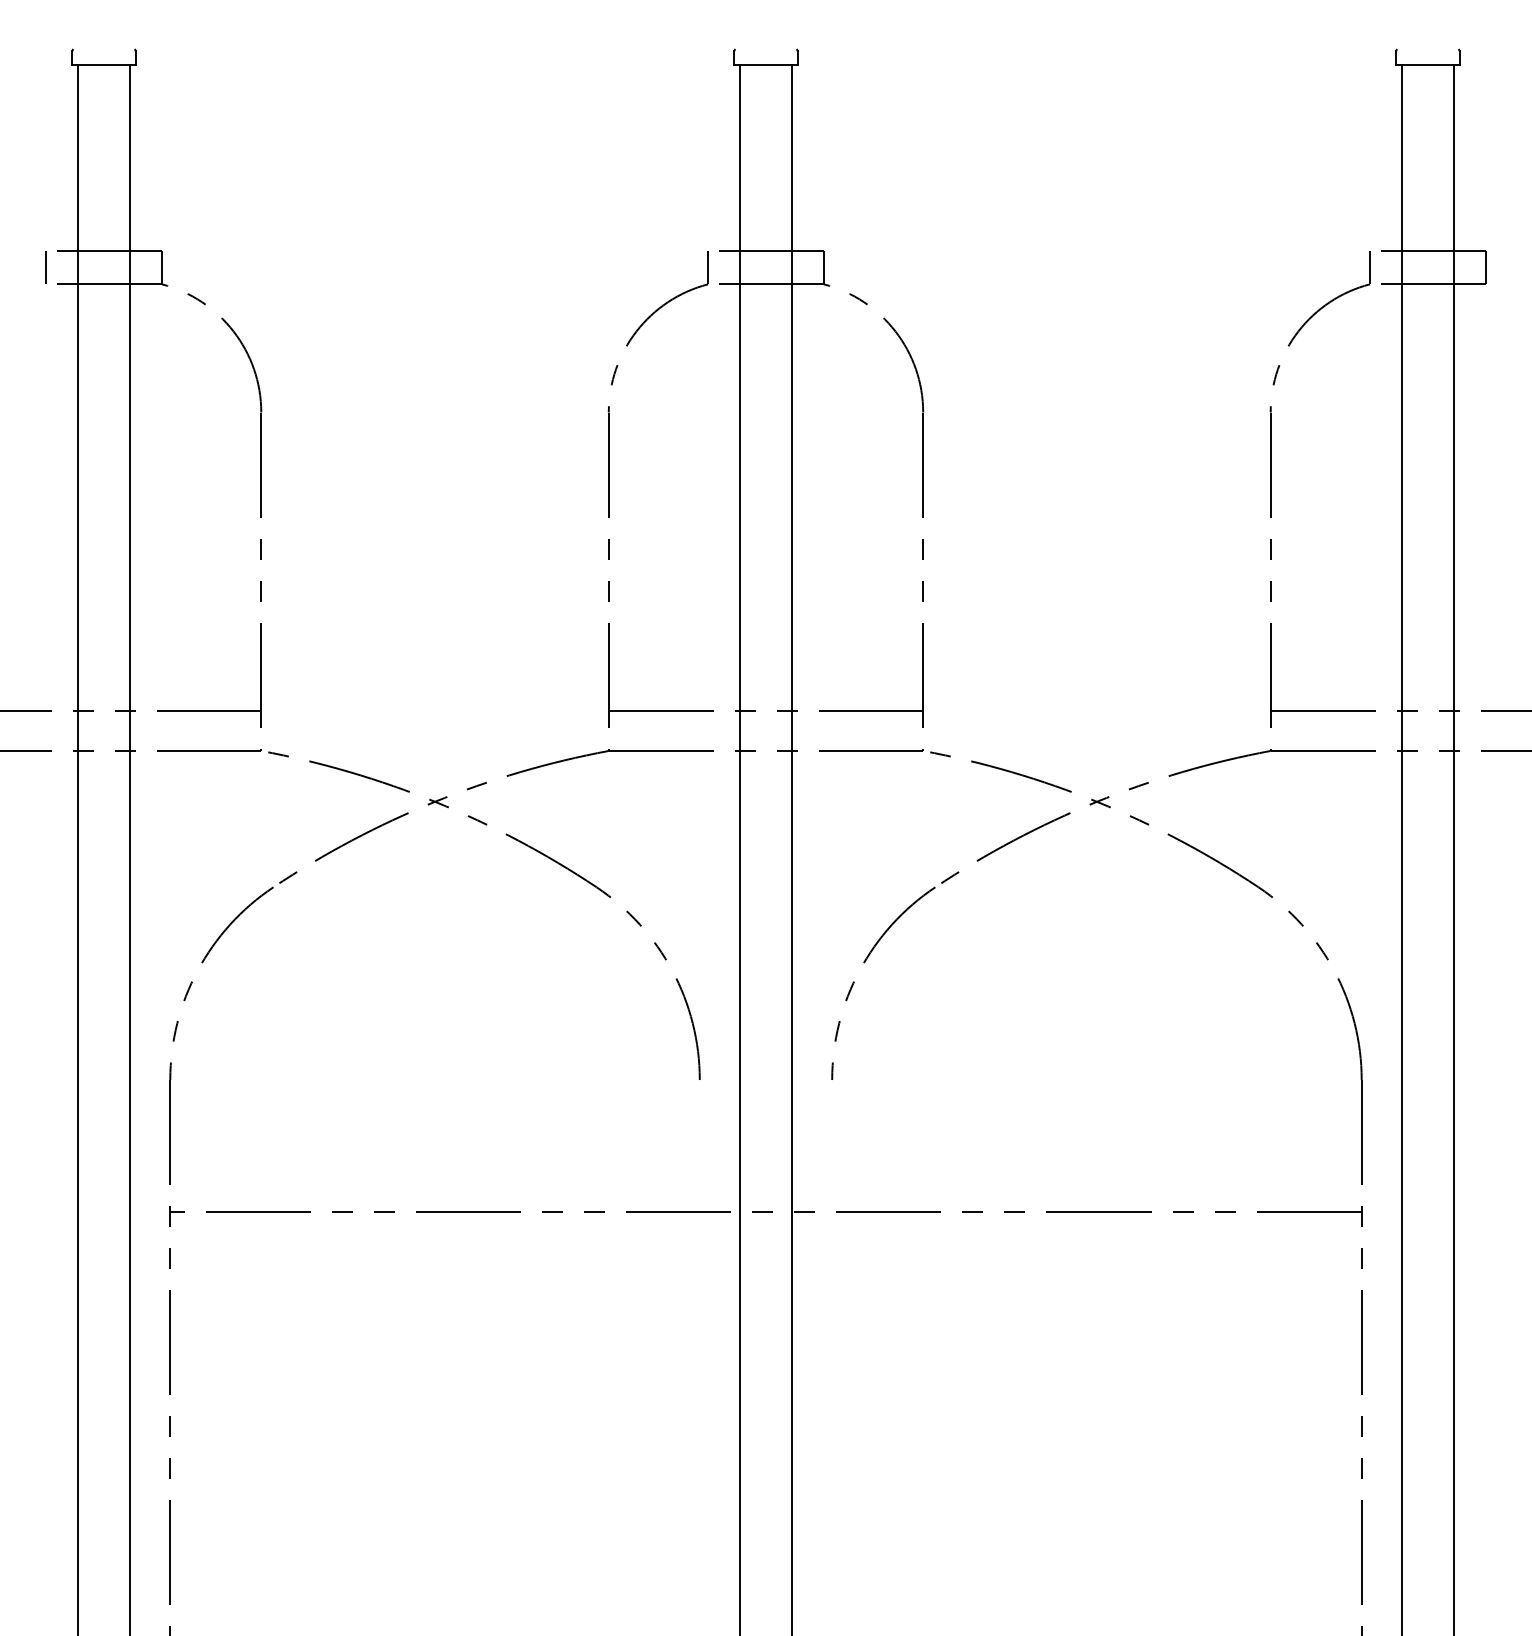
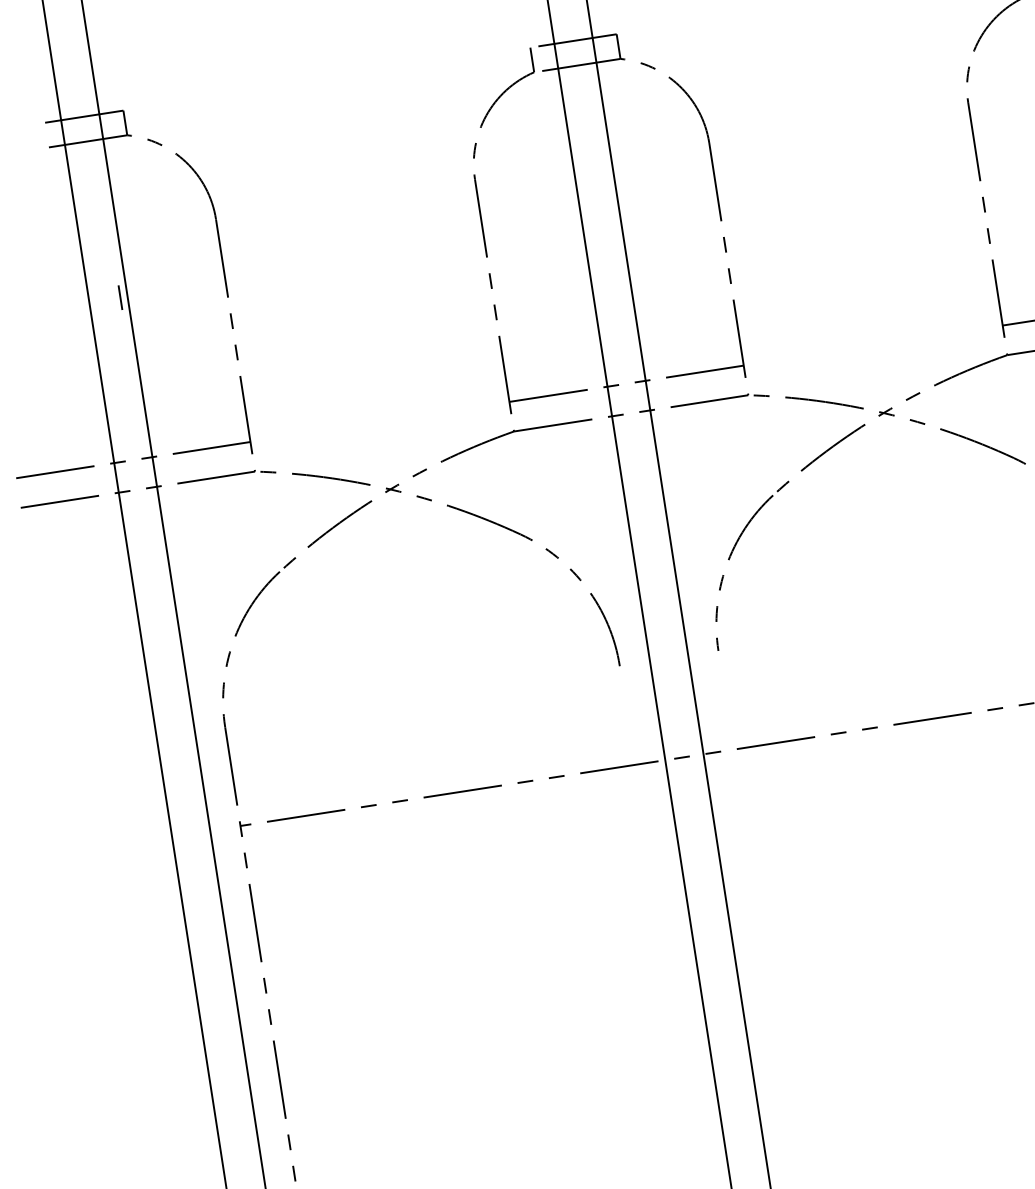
line: (45, 267) -> (119, 297), moved

